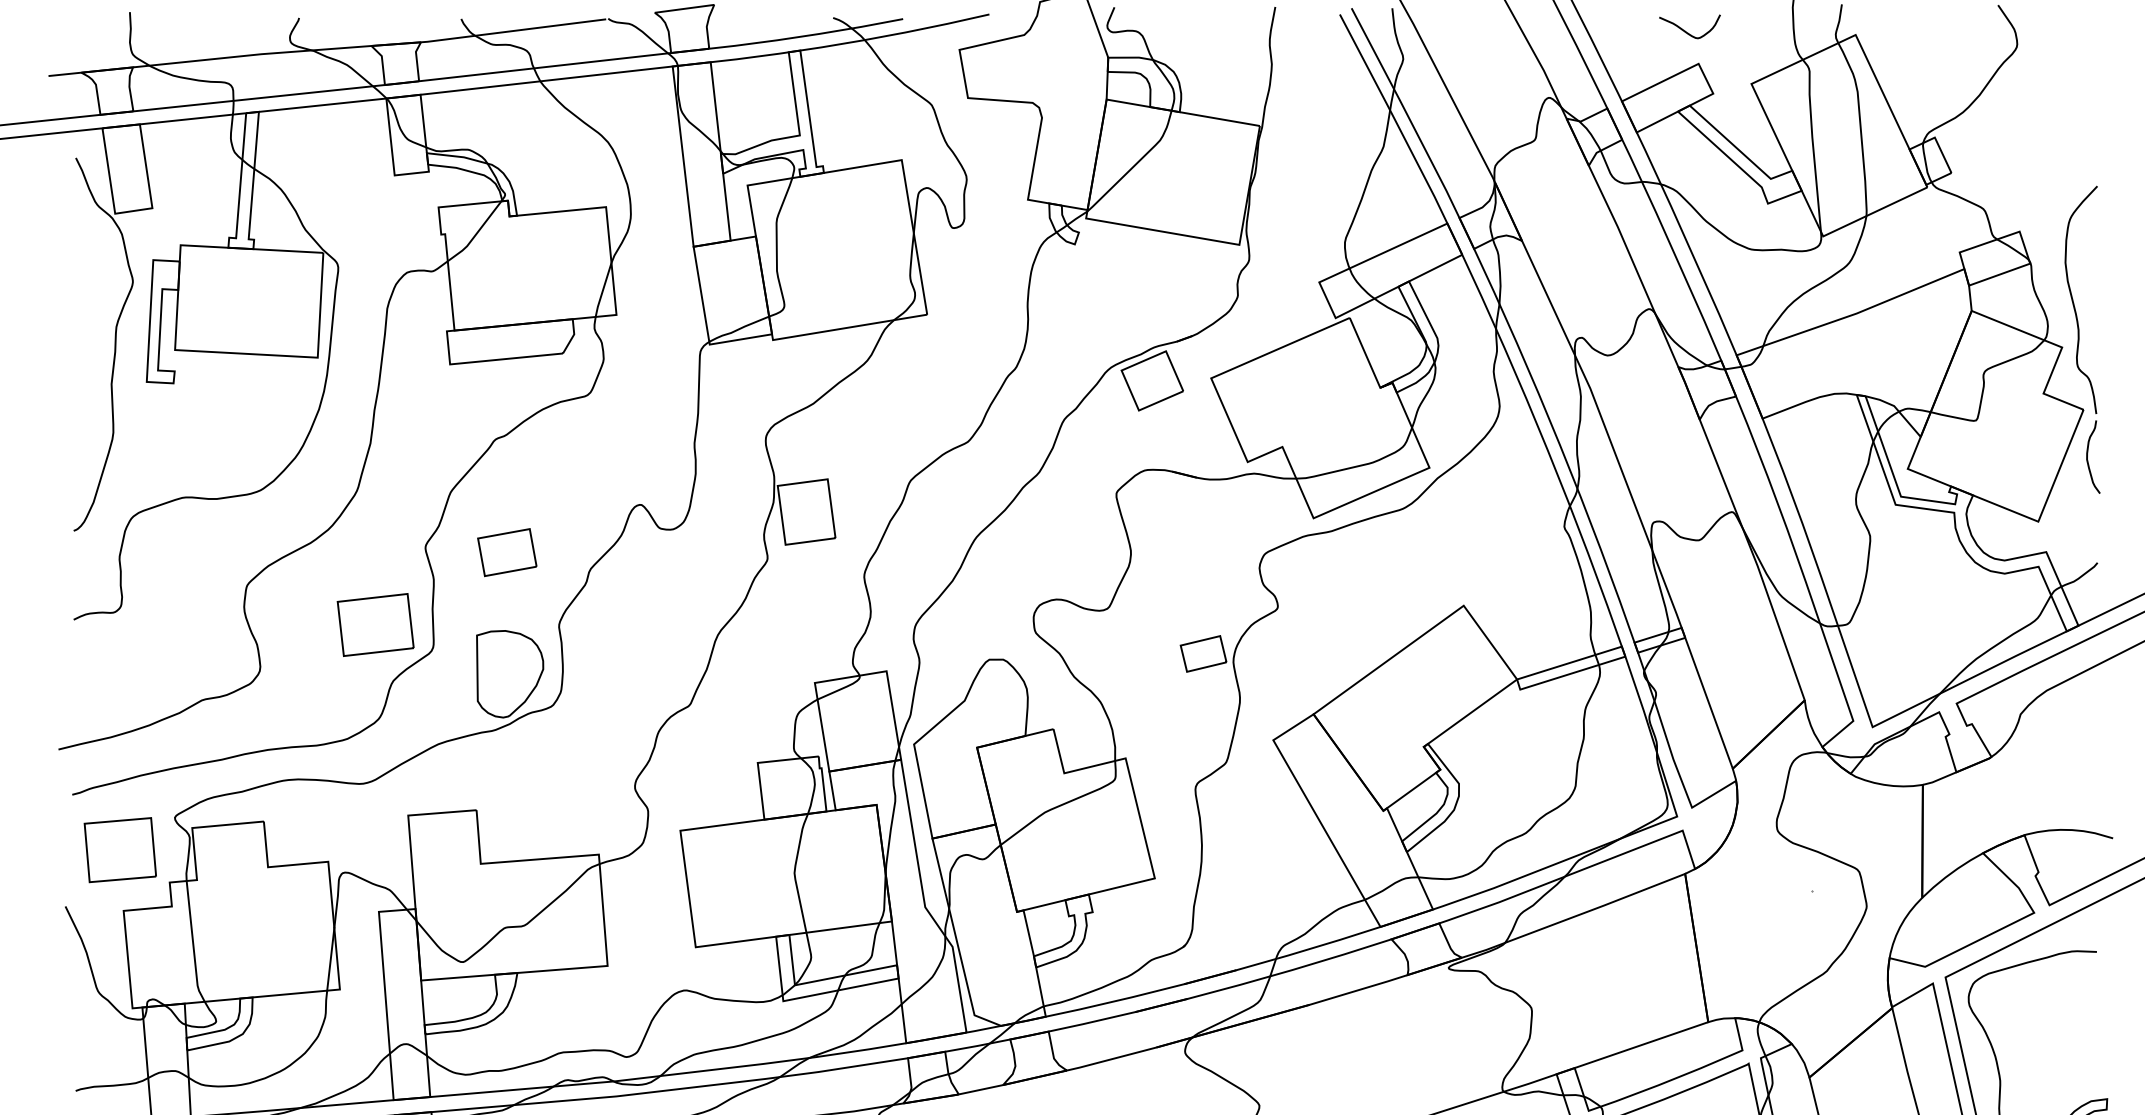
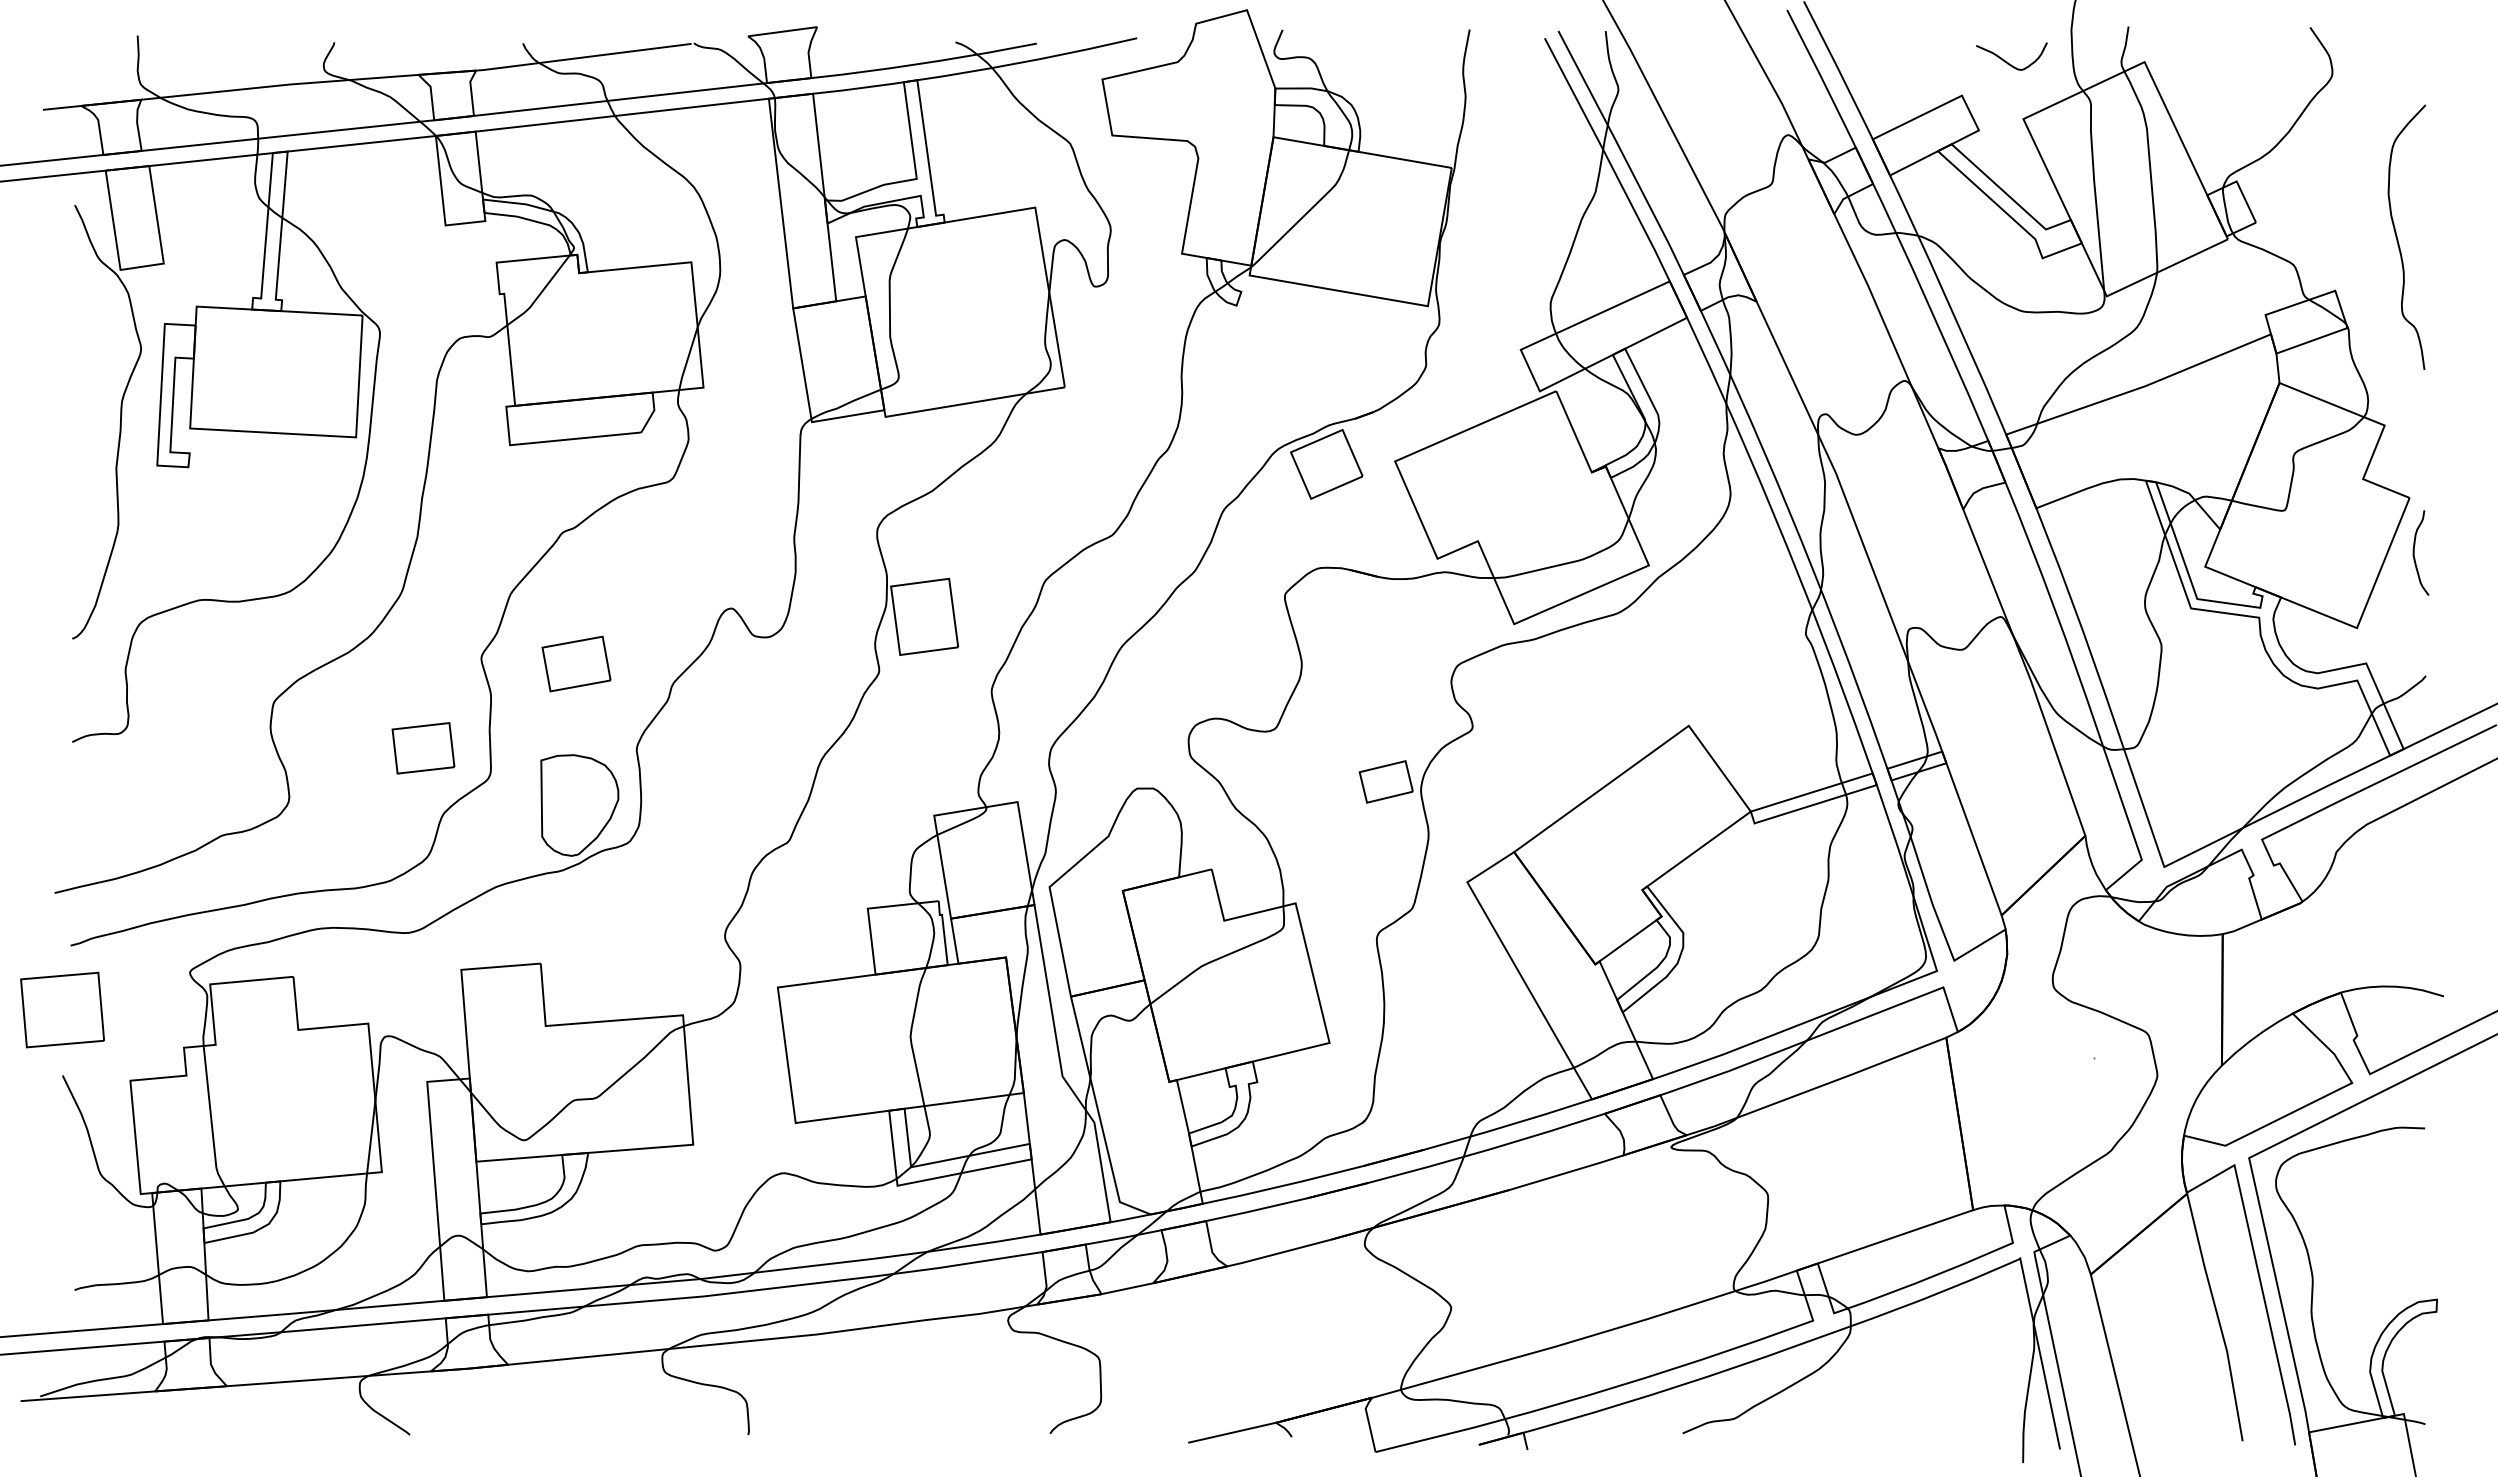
curve: (1687, 31) -> (2008, 62), moved
curve: (2074, 301) -> (2398, 239), moved
part: (375, 625) -> (423, 748), size x0.7
part: (120, 849) -> (62, 1009), moved

